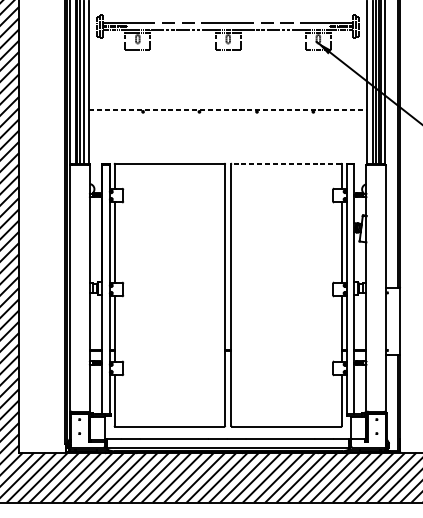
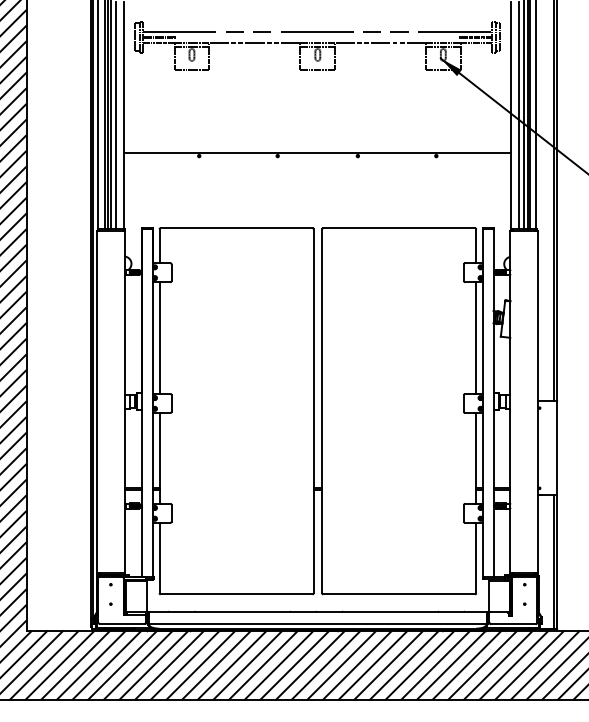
line: (228, 109) -> (318, 153), dashed -> solid
line: (286, 163) -> (398, 228), dashed -> solid

